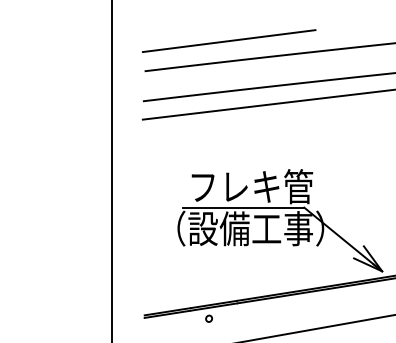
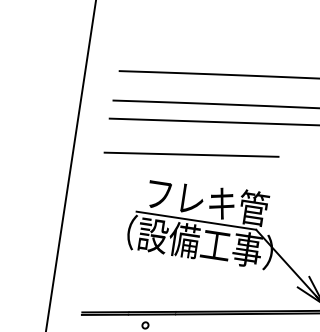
line: (229, 40) -> (191, 154), moved

